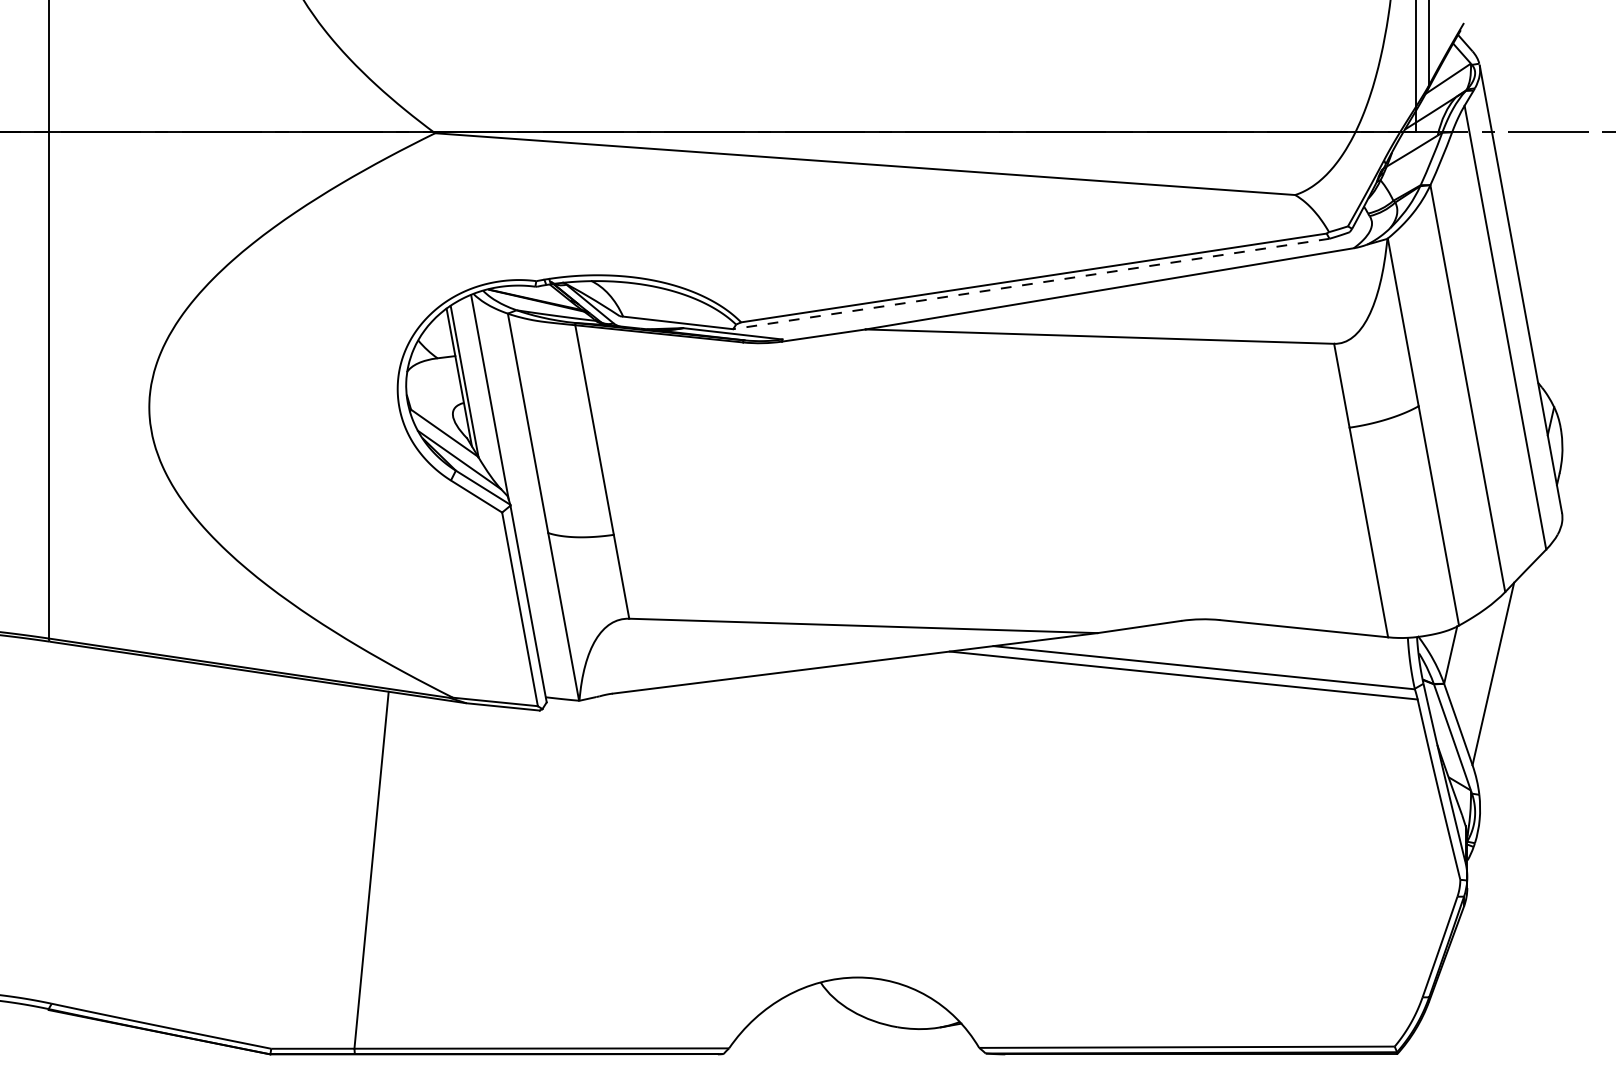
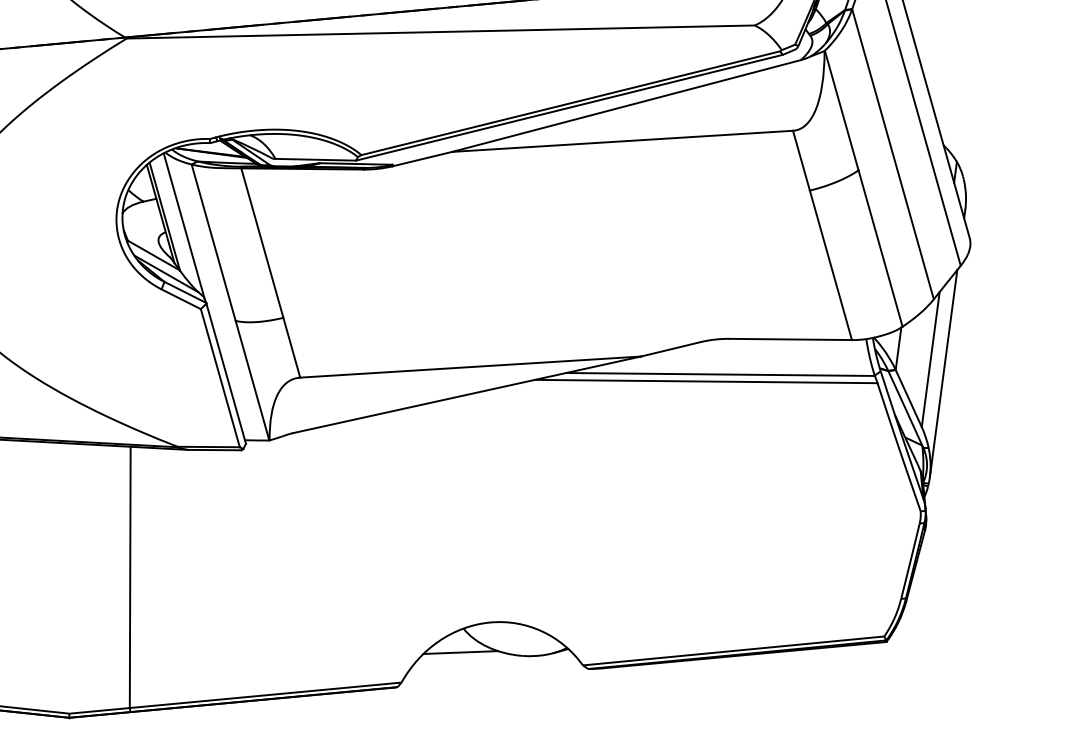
line: (1031, 283) -> (569, 107), dashed -> solid
line: (1509, 694) -> (943, 373), added
line: (813, 1014) -> (460, 652), added

